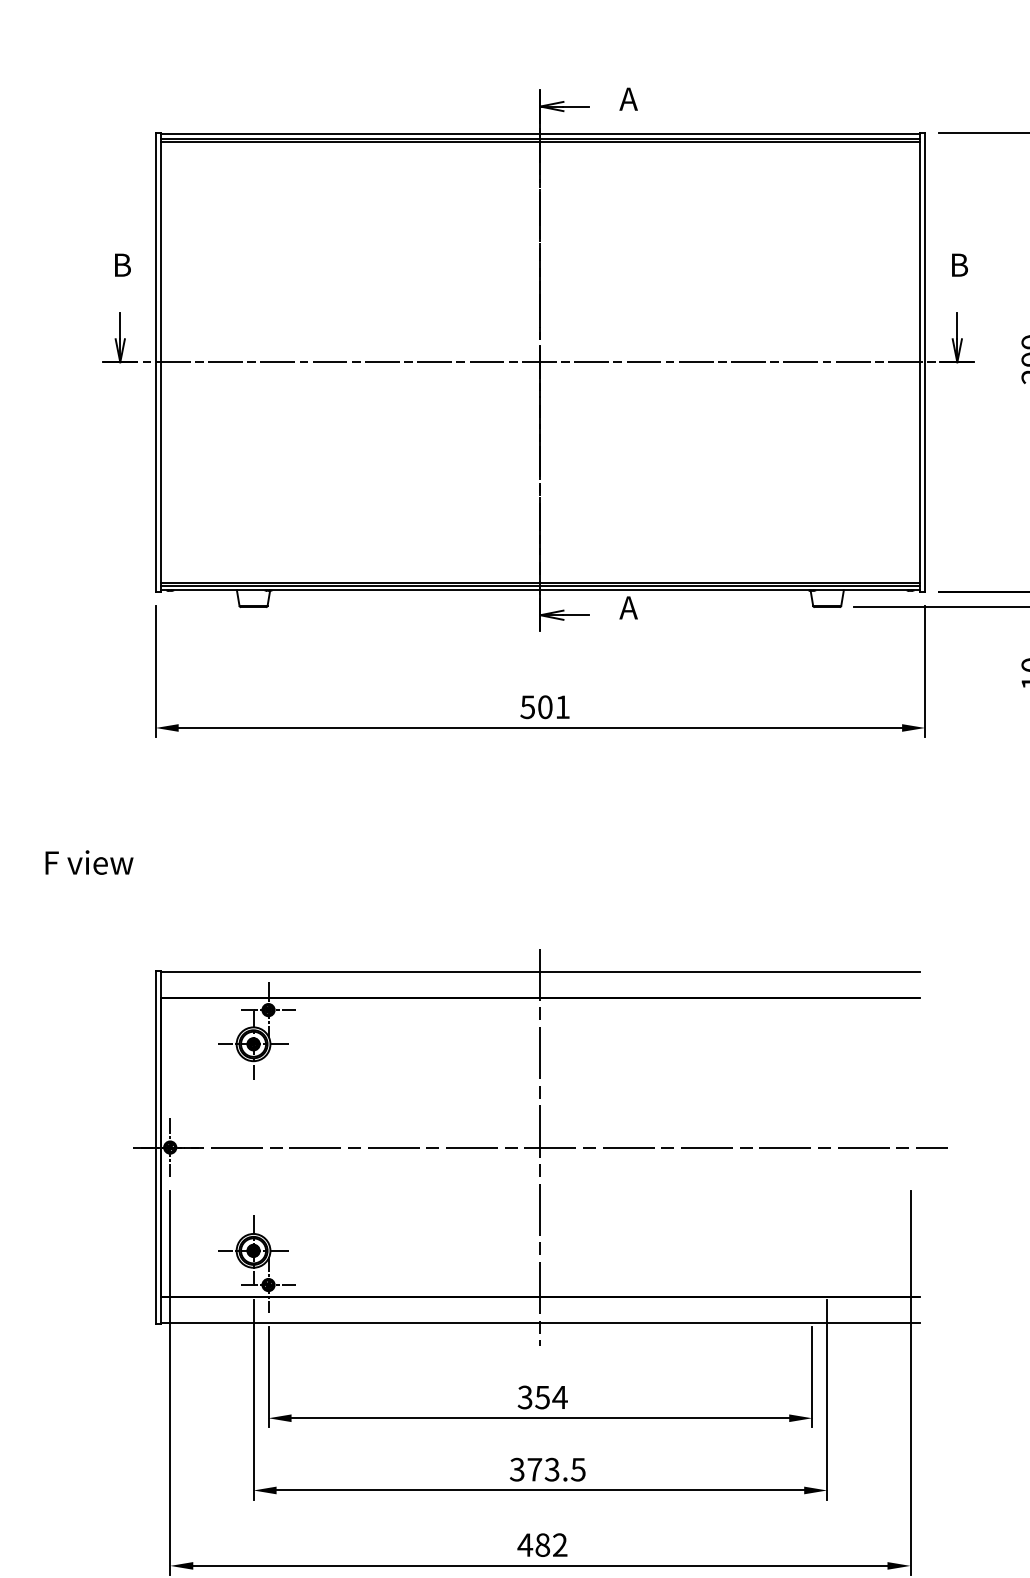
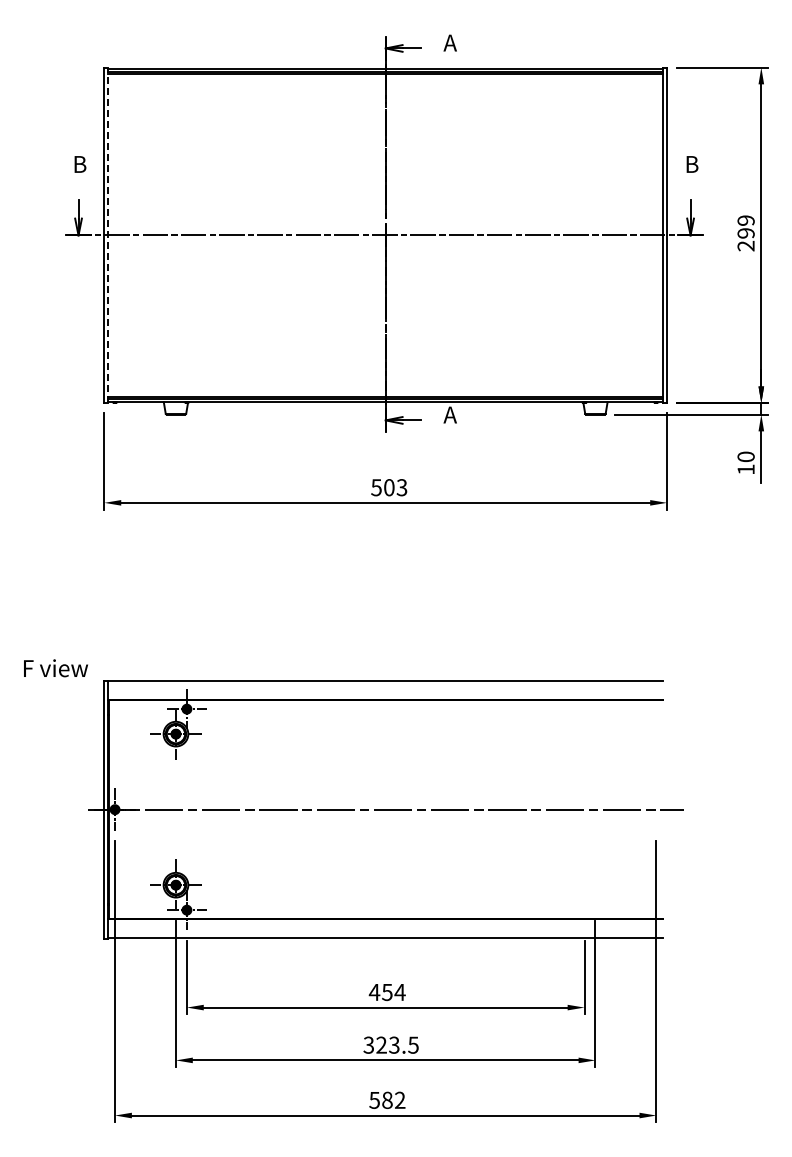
line: (161, 362) -> (108, 235), solid -> dashed
text: (561, 706) -> (401, 487), 501 -> 503
text: (88, 862) -> (55, 668), moved
line: (540, 1147) -> (385, 809), removed
text: (525, 1397) -> (374, 992), 354 -> 454
text: (534, 1468) -> (381, 1044), 373.5 -> 323.5
text: (525, 1545) -> (374, 1100), 482 -> 582

